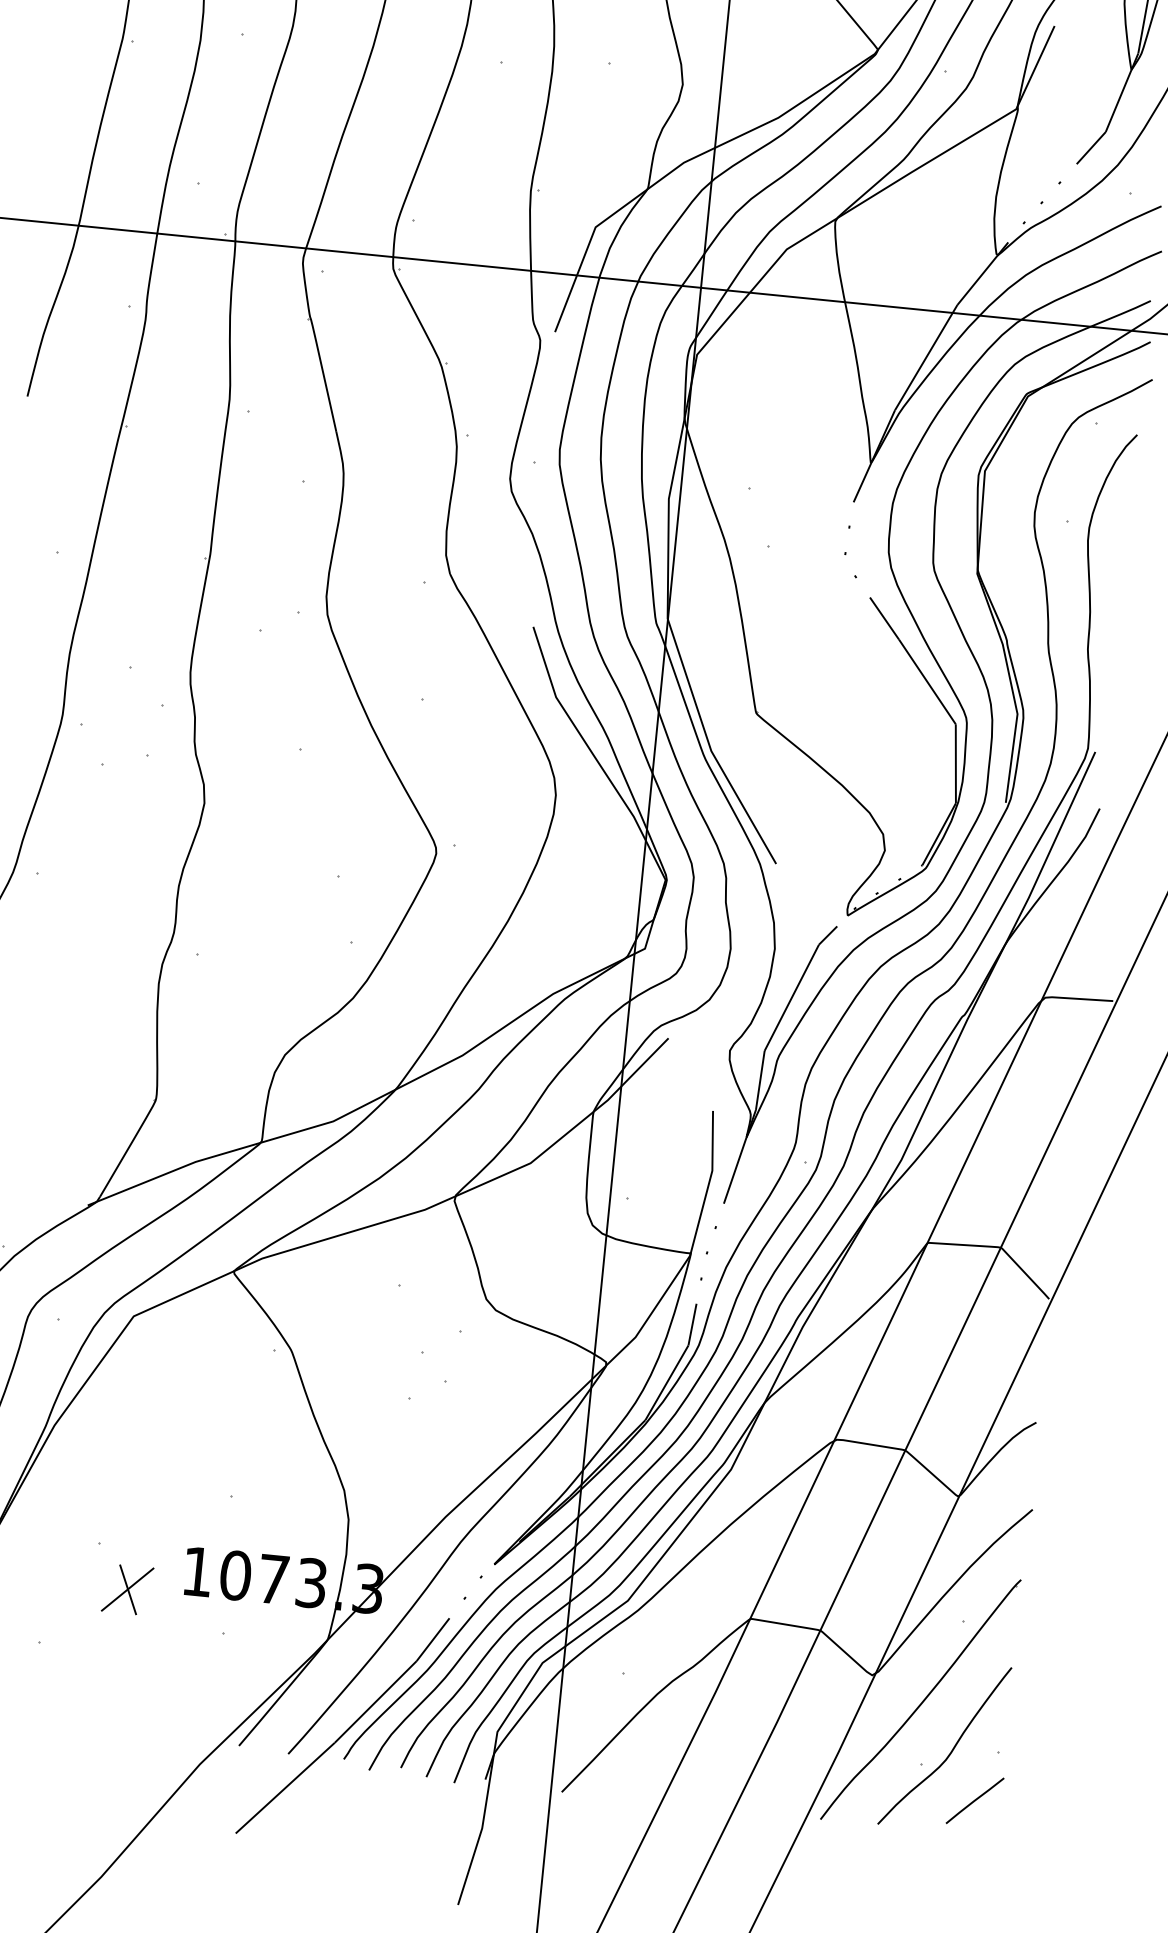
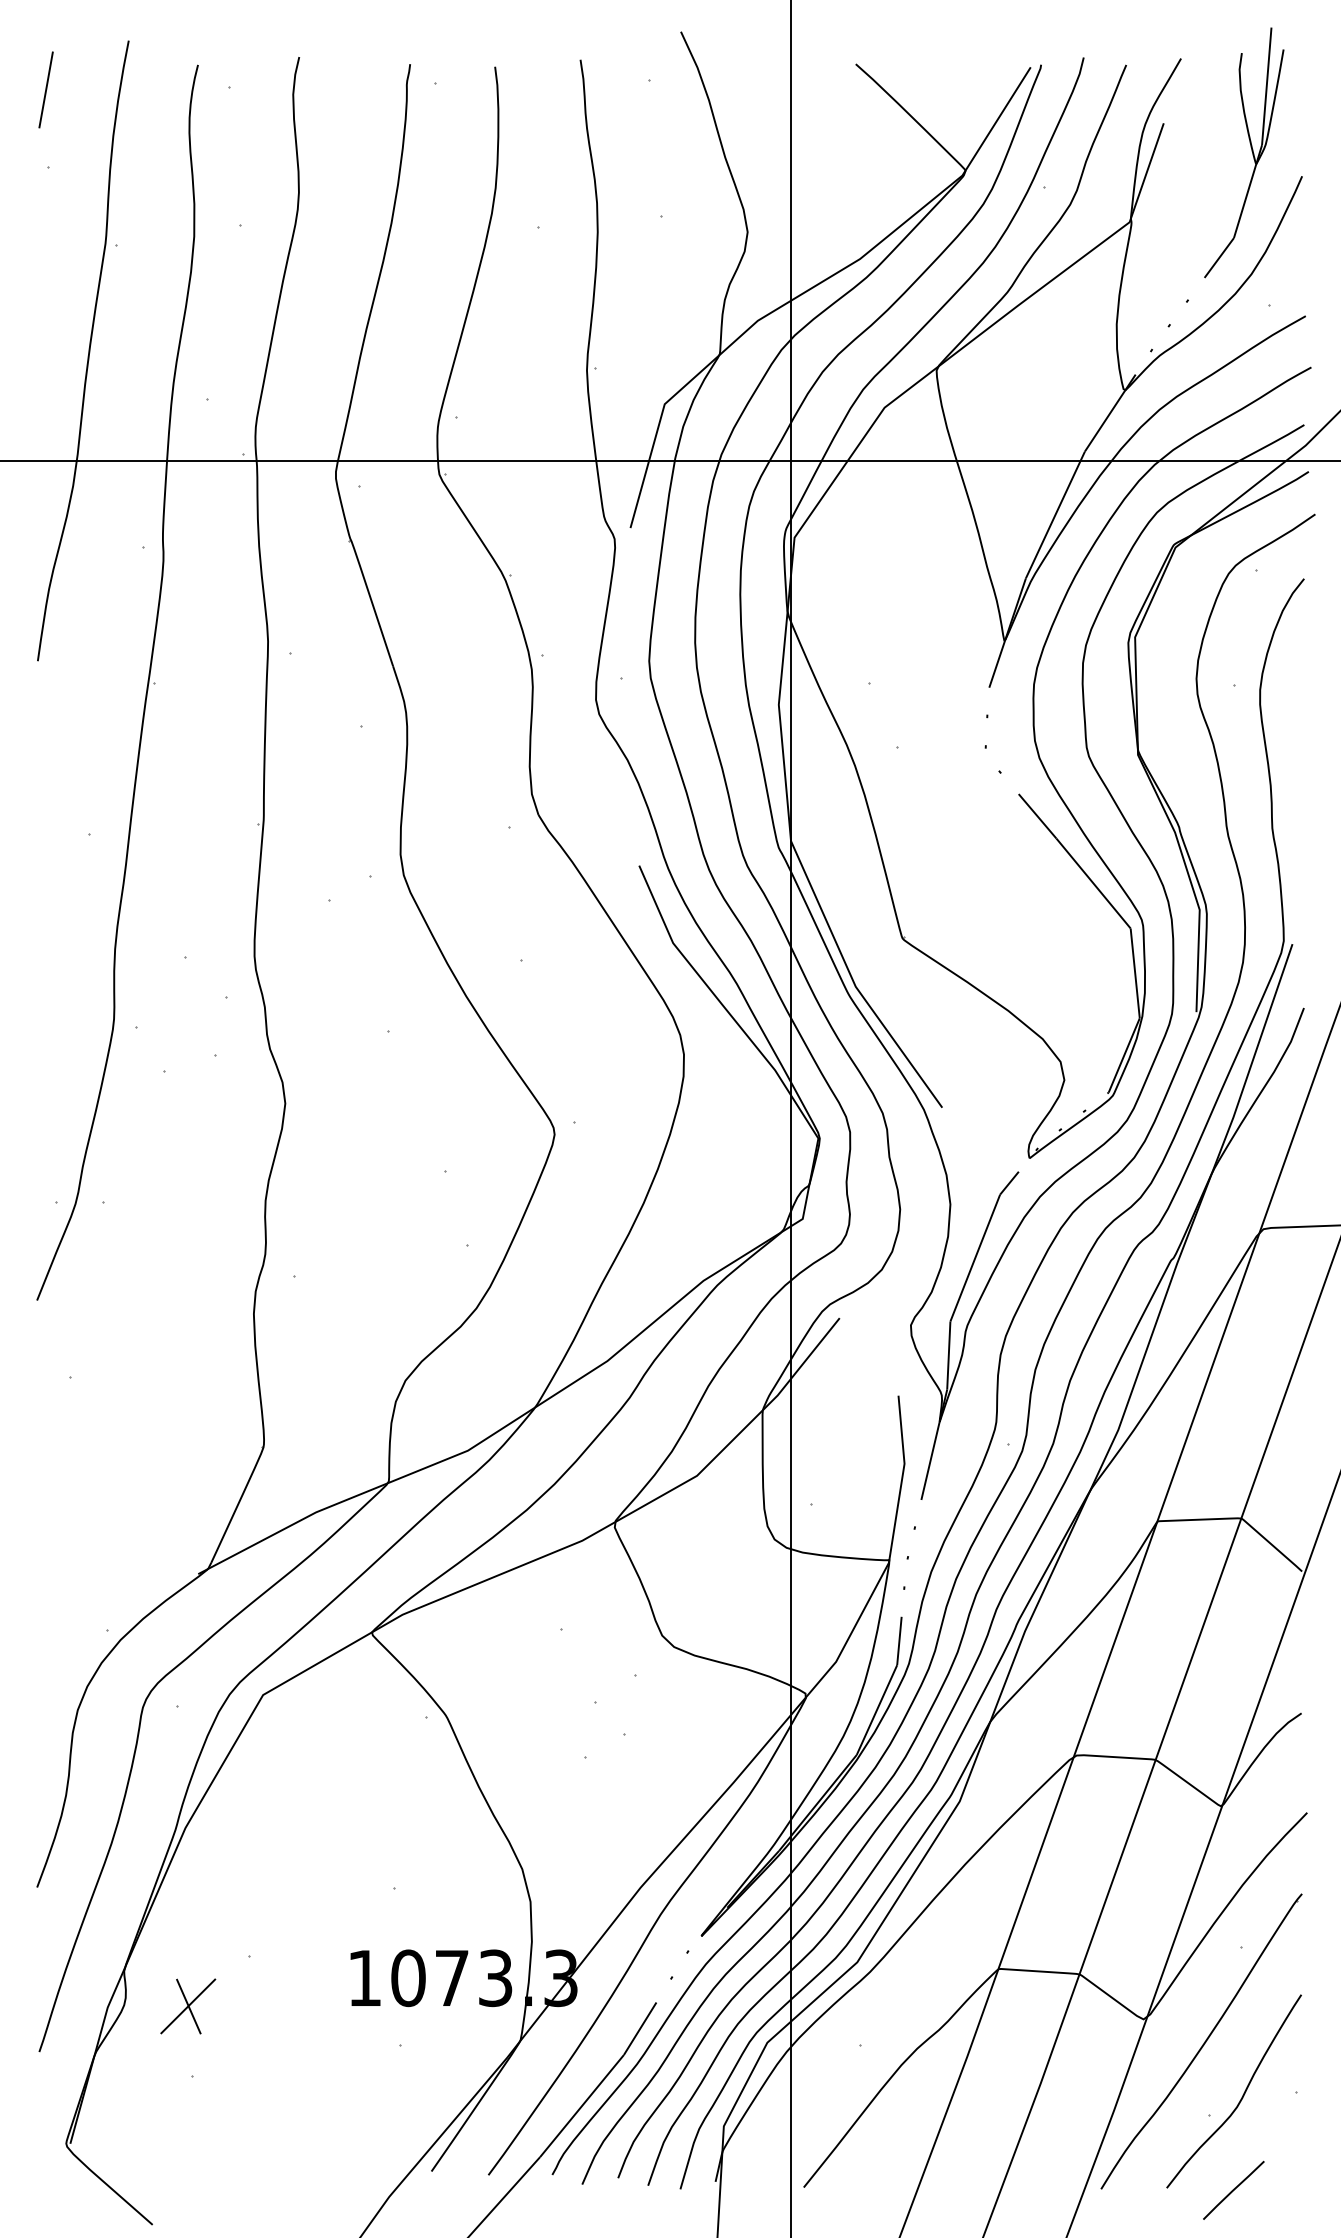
part: (127, 1589) -> (188, 2006), moved
line: (974, 1800) -> (1233, 2189), moved

